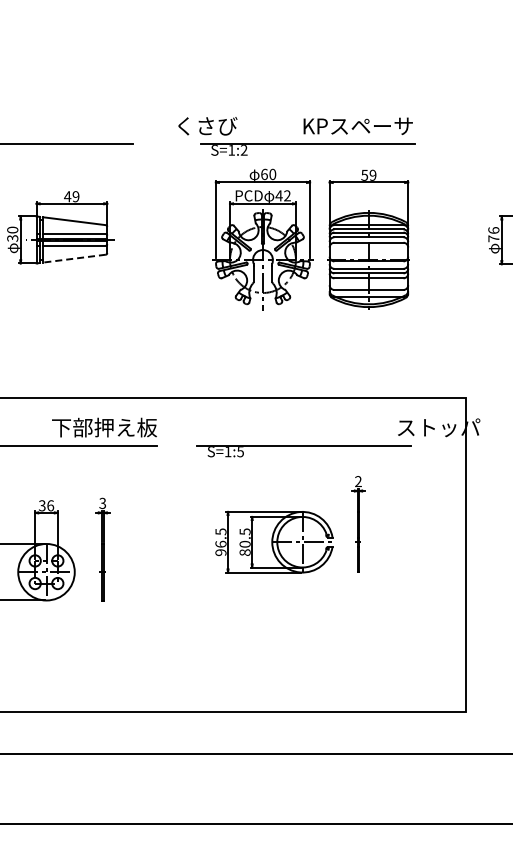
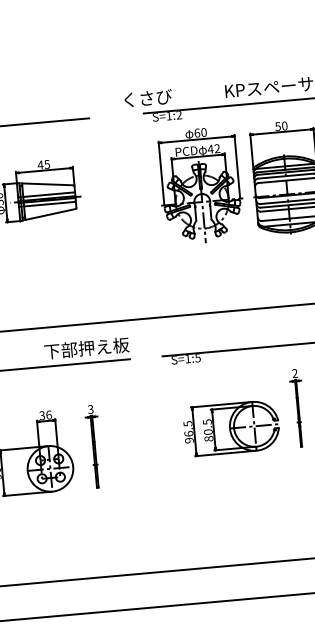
text: (372, 175) -> (284, 126), 59 -> 50
text: (75, 196) -> (46, 164), 49 -> 45
line: (74, 258) -> (50, 214), dashed -> solid

